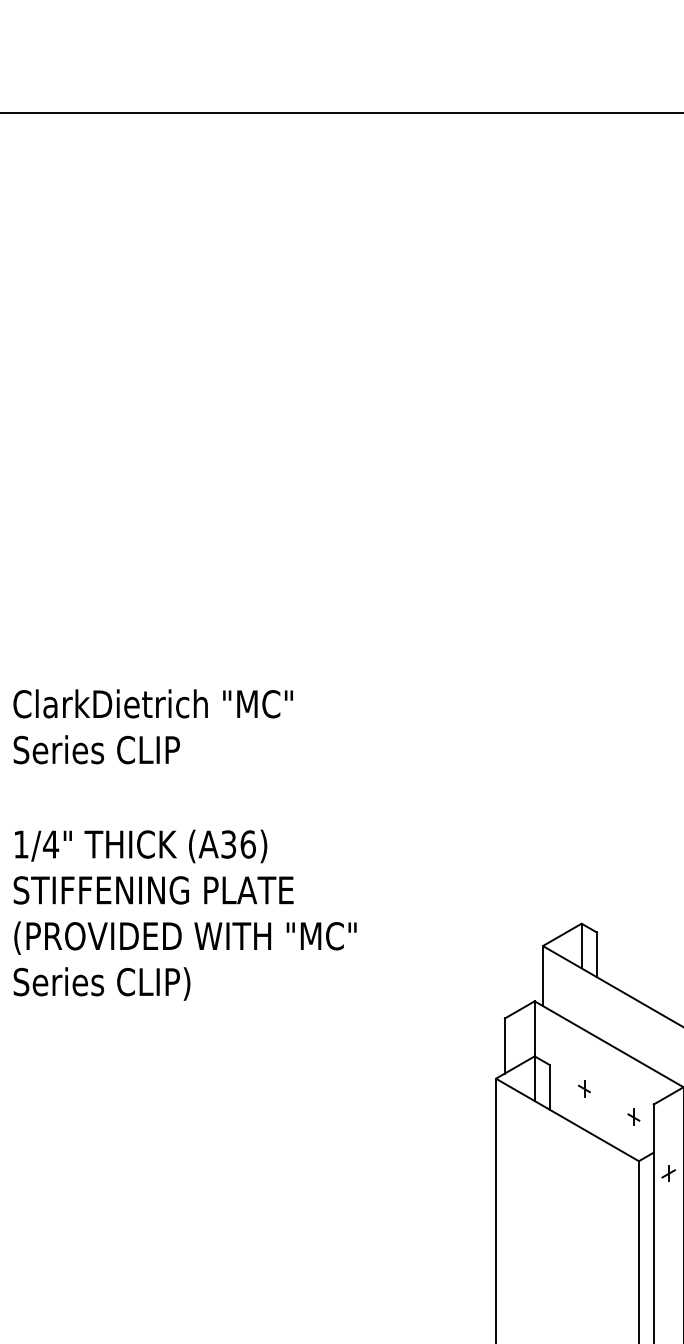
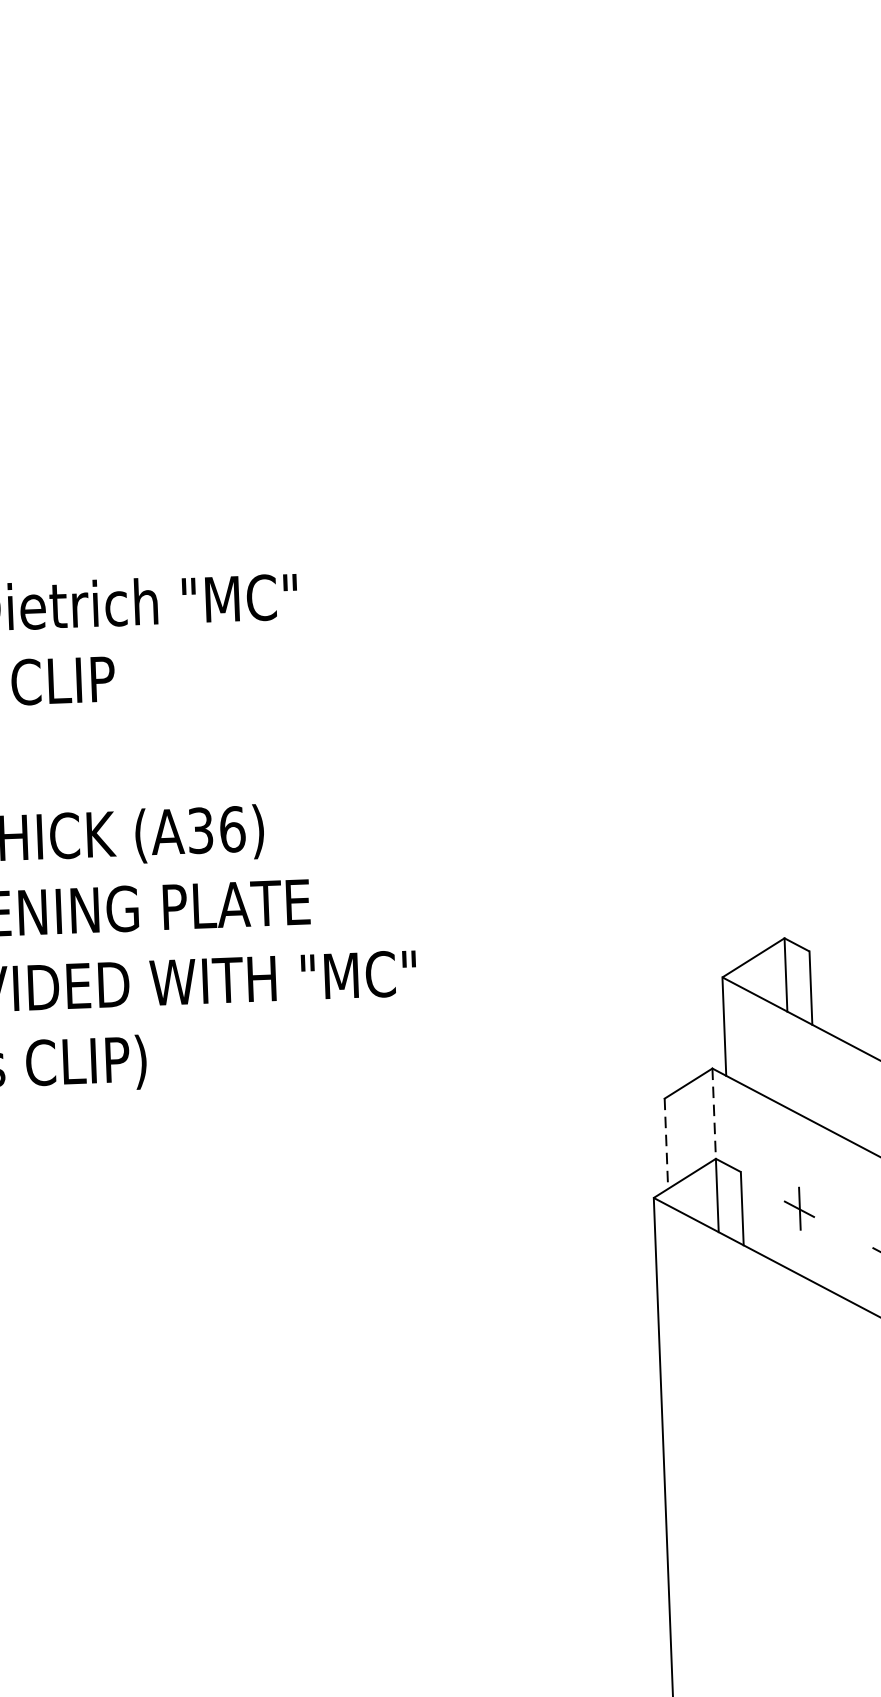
line: (534, 1028) -> (713, 1113), solid -> dashed
line: (504, 1046) -> (665, 1144), solid -> dashed
part: (584, 1088) -> (799, 1208), size x1.6

